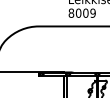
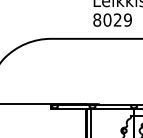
text: (85, 12) -> (117, 19), 8009 -> 8029

